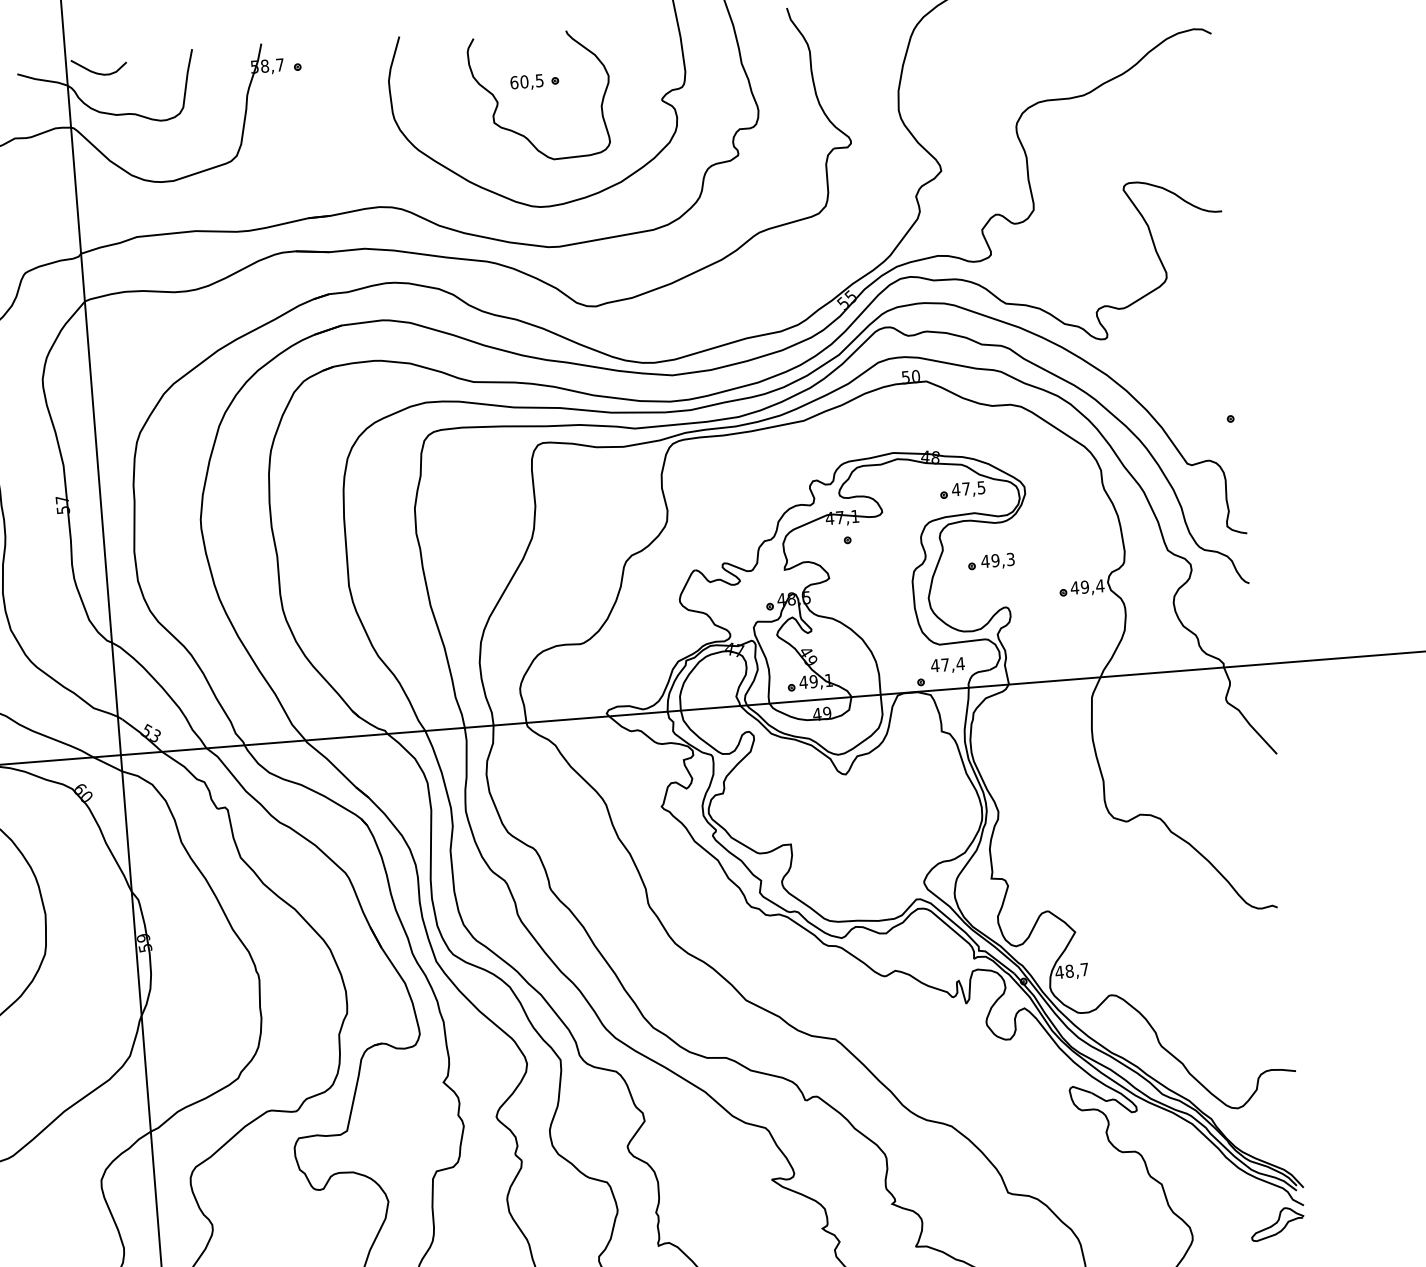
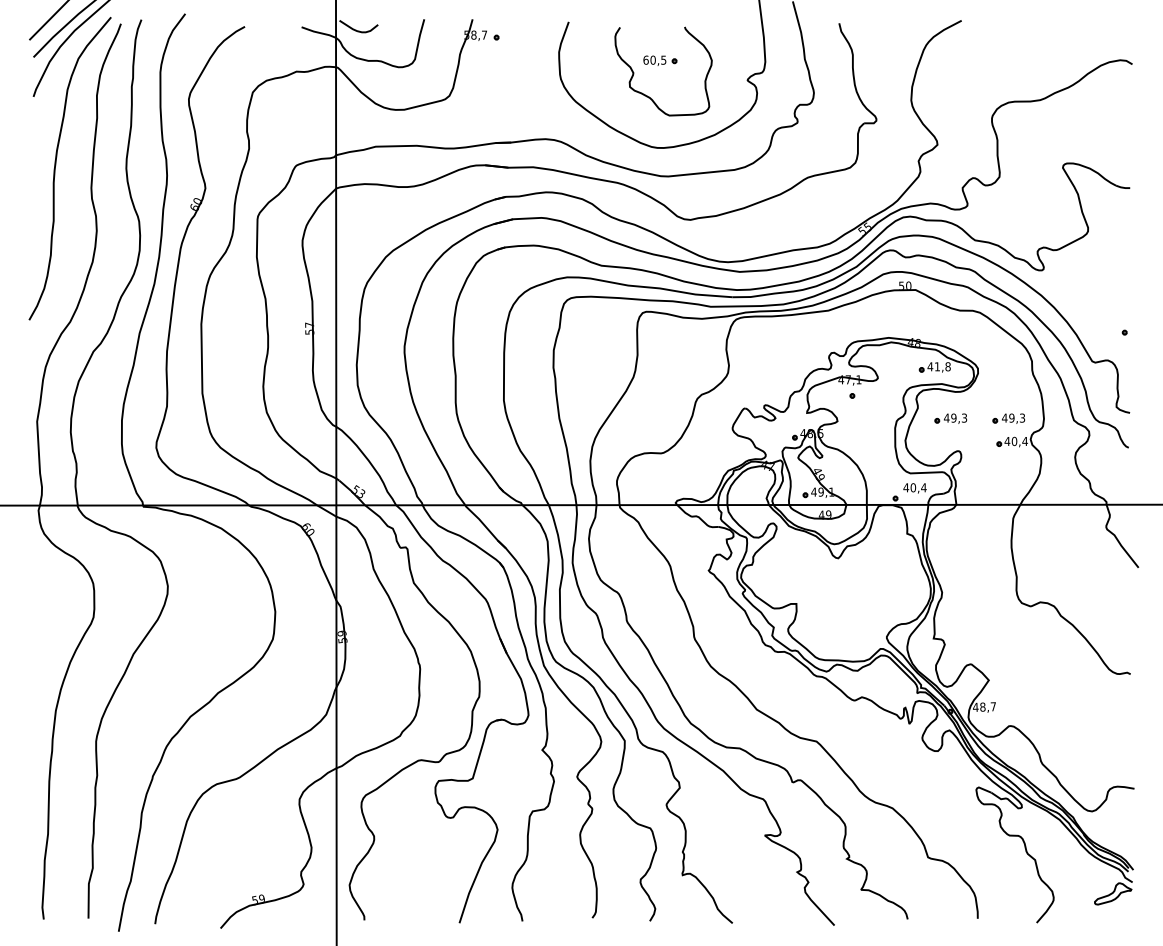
text: (973, 487) -> (942, 366), 47,5 -> 41,8
part: (1073, 555) -> (1008, 418), added
text: (1085, 587) -> (1014, 441), 49,4 -> 40,4
text: (945, 664) -> (913, 487), 47,4 -> 40,4

